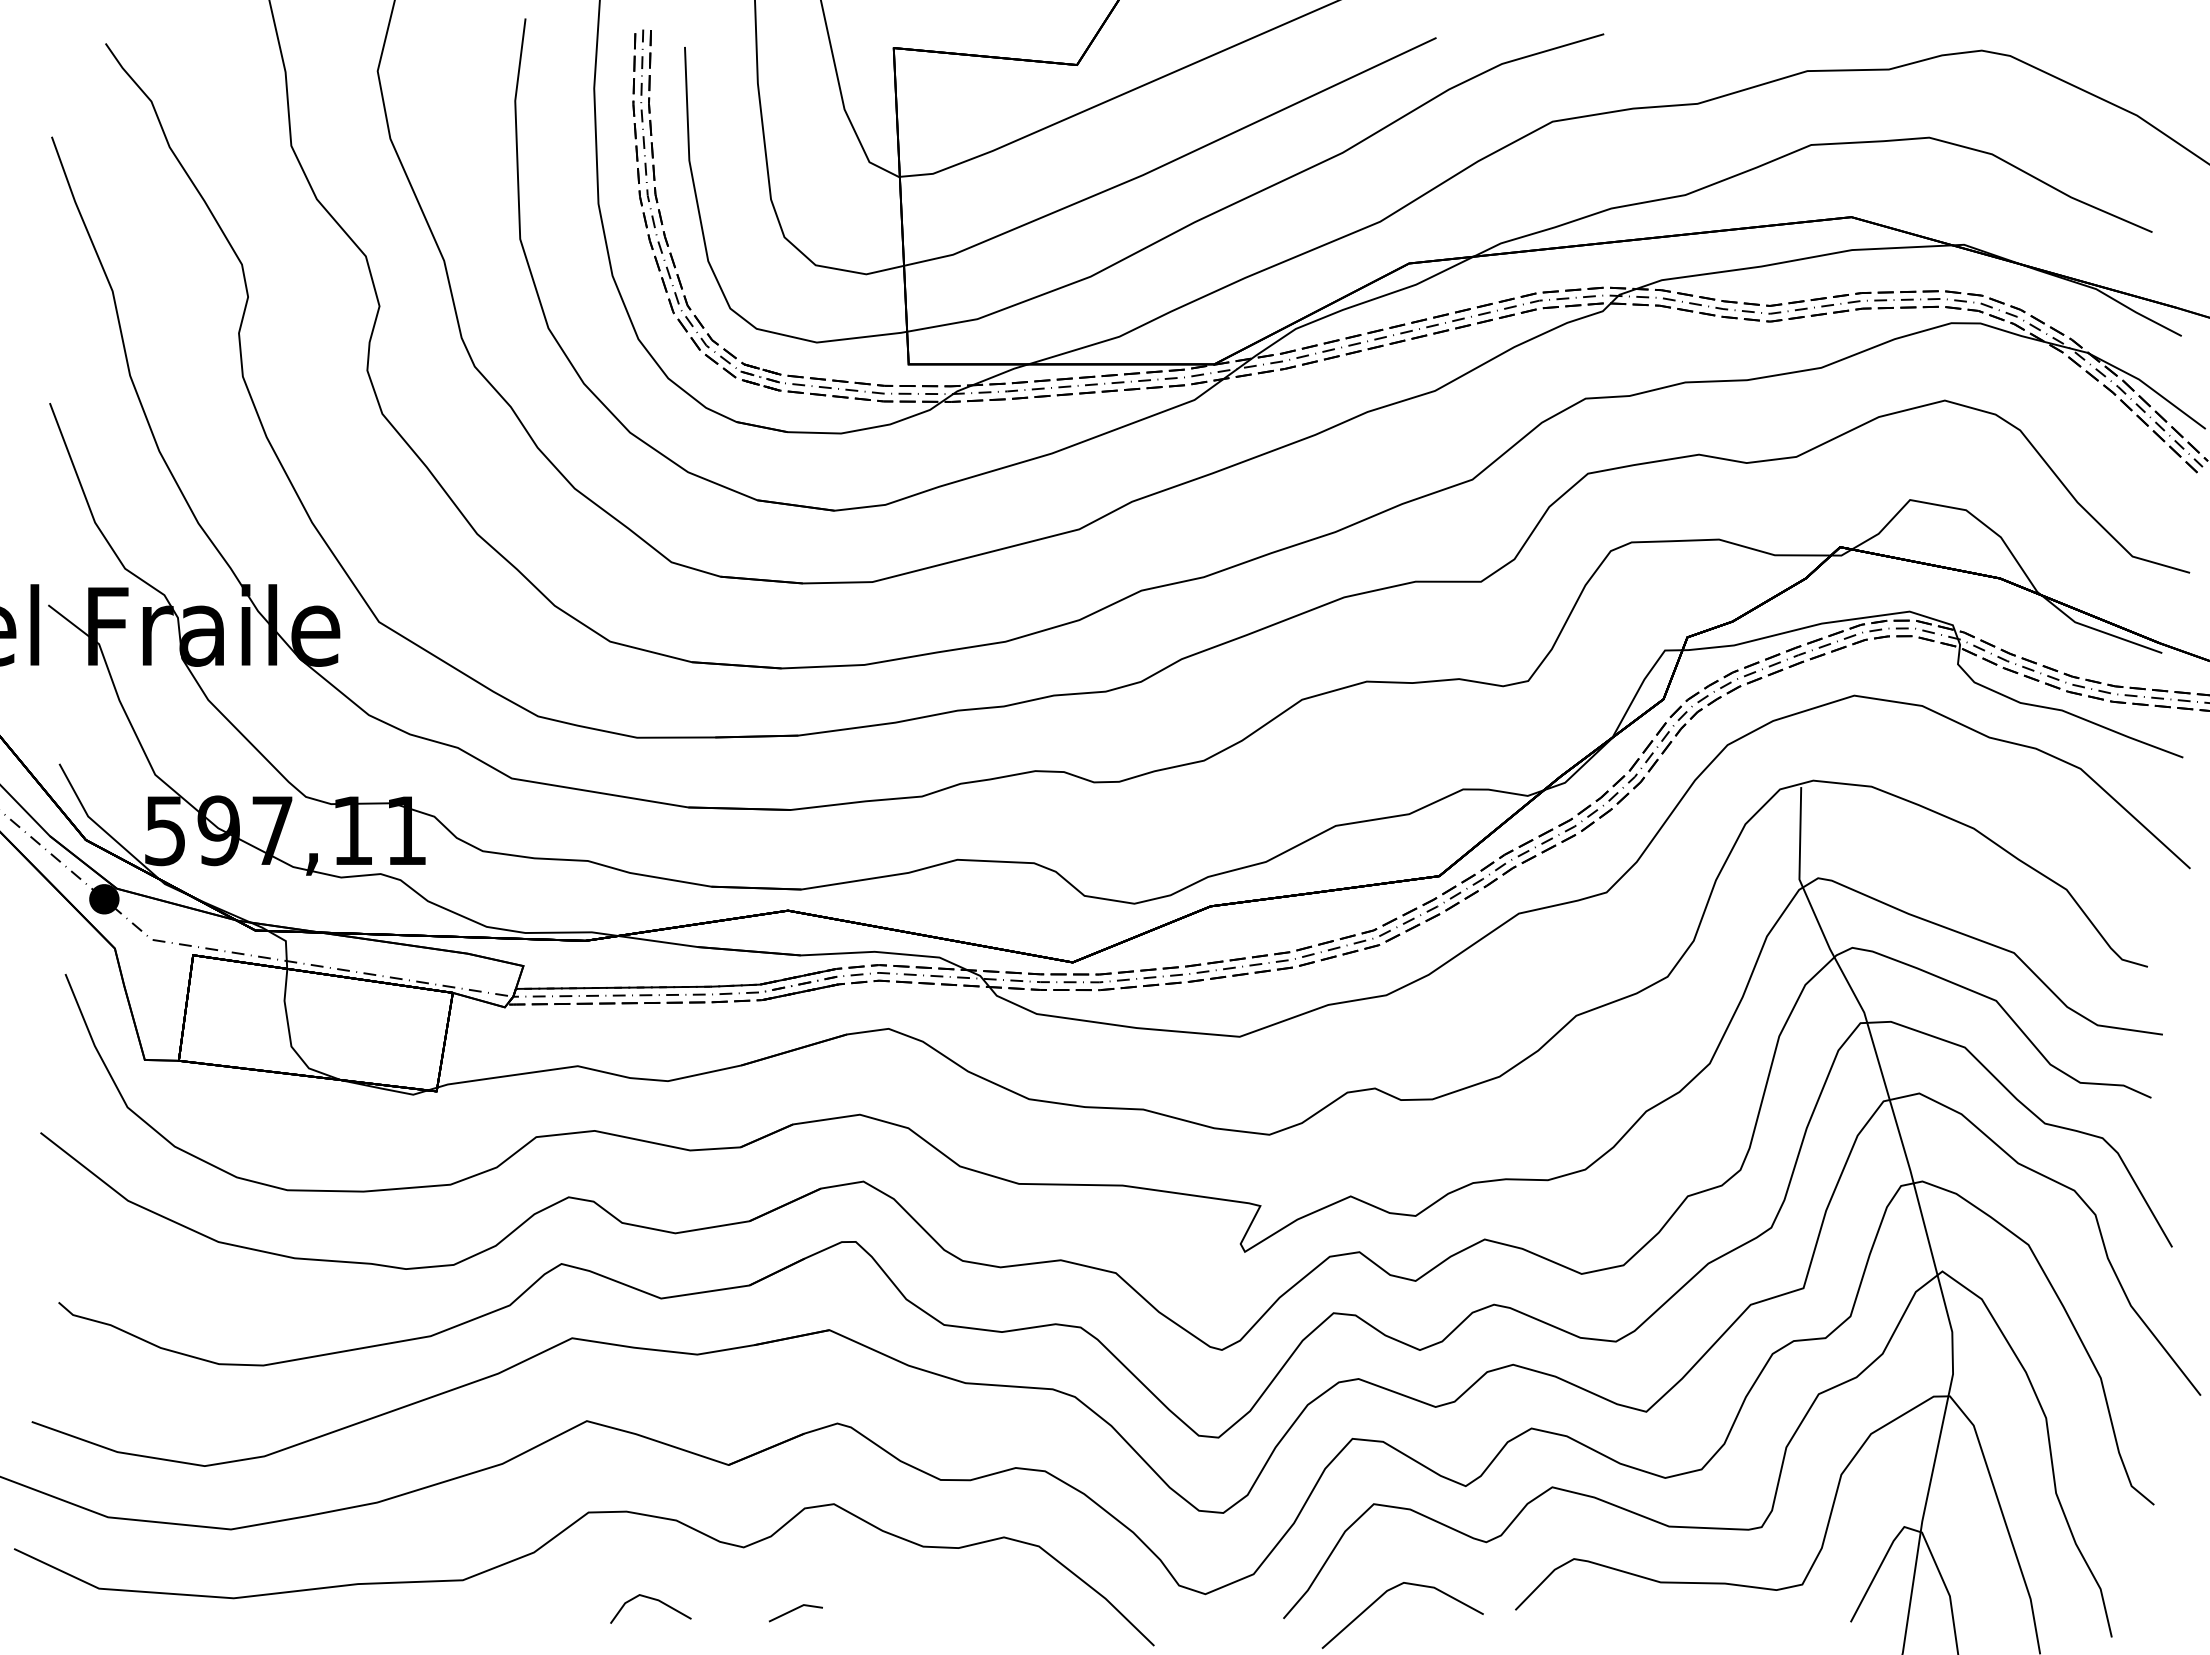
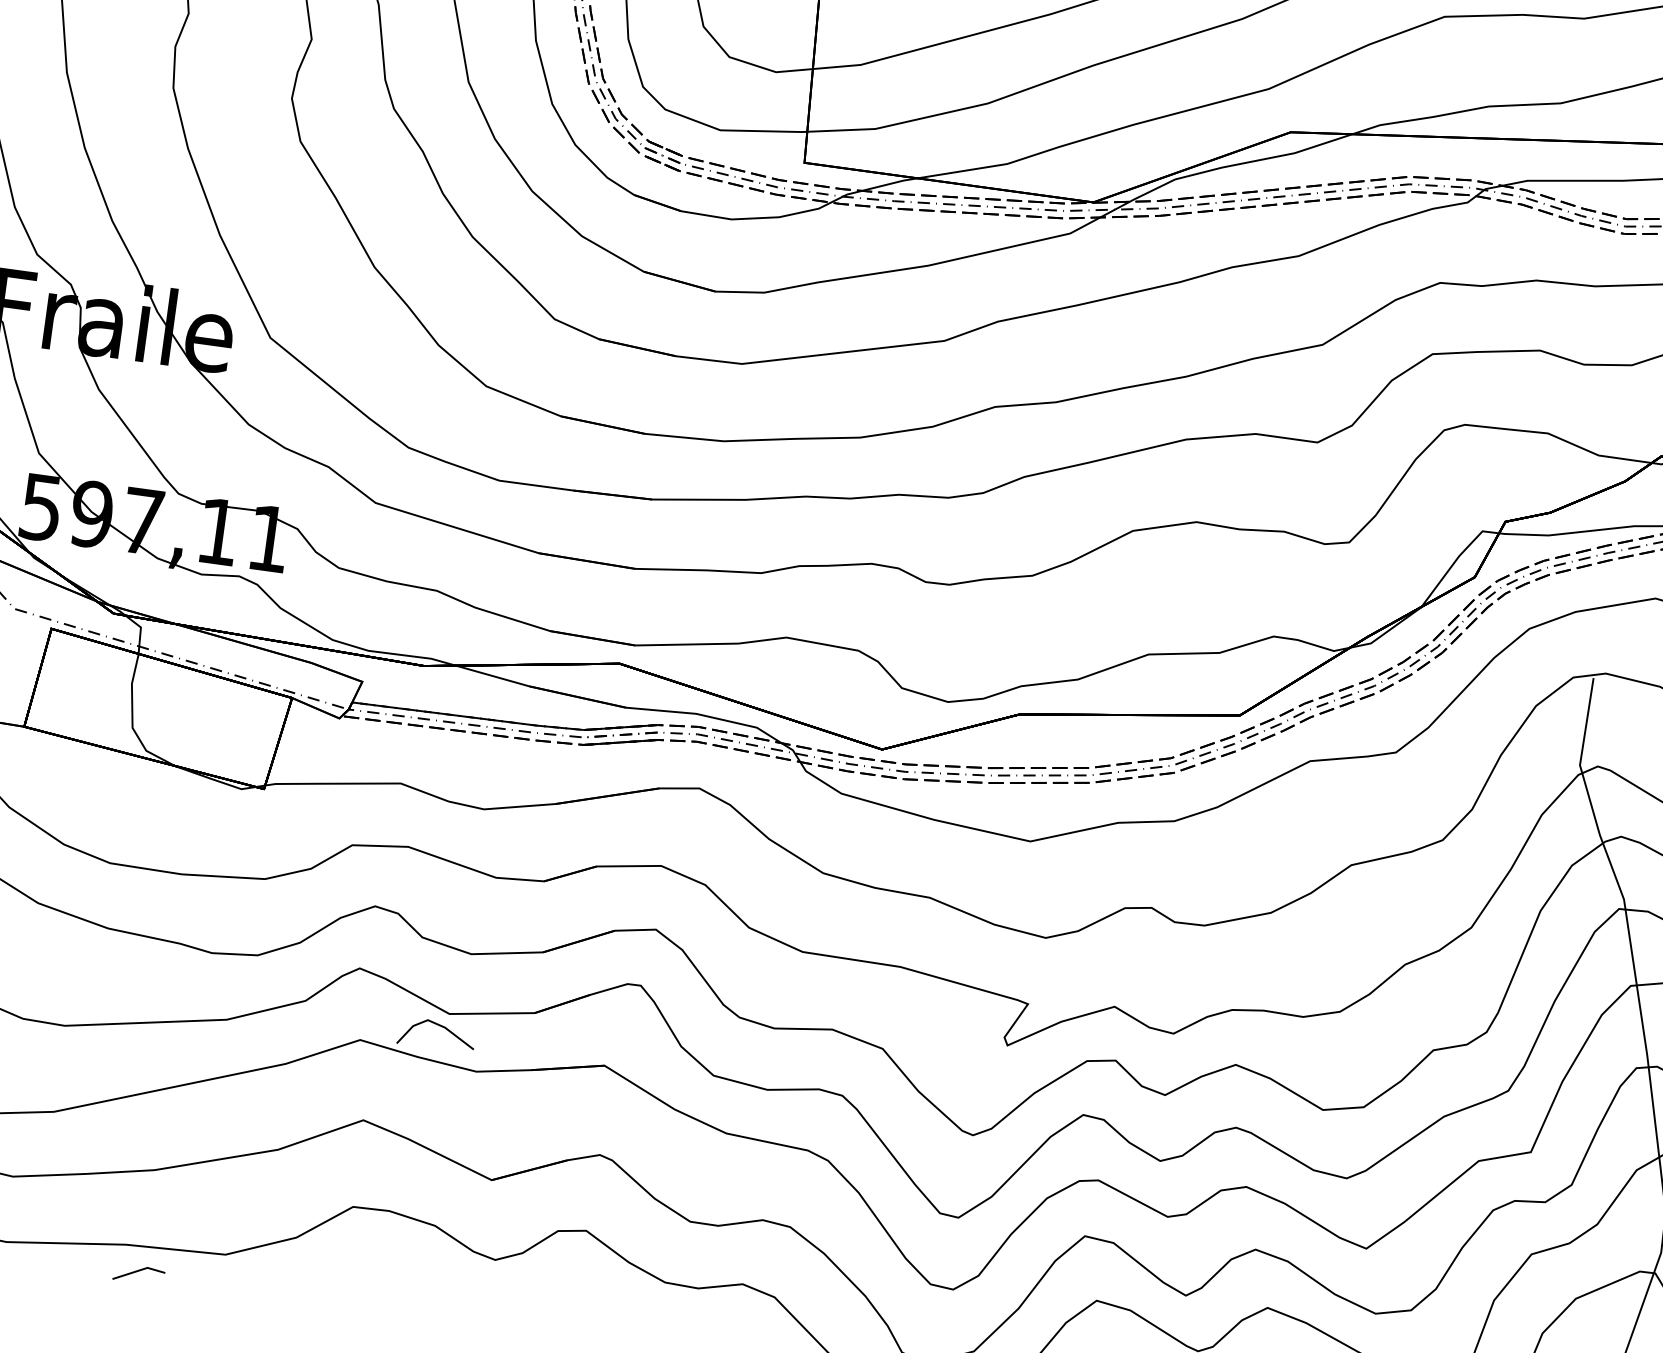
line: (654, 1600) -> (441, 1027), moved
line: (794, 1610) -> (138, 1271), moved

